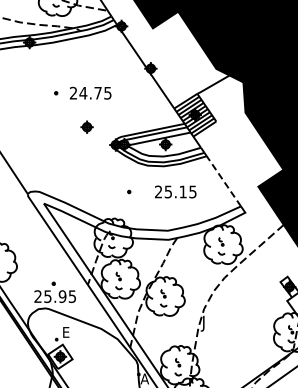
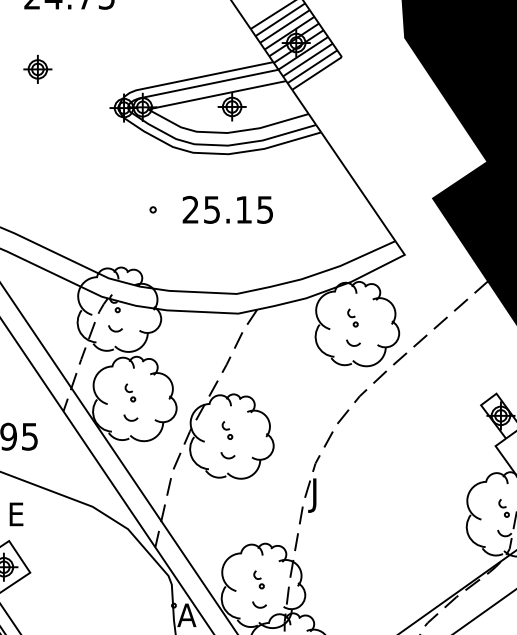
part: (86, 126) -> (36, 67), moved
line: (223, 180) -> (357, 184), dashed -> solid
text: (175, 191) -> (227, 208), moved

